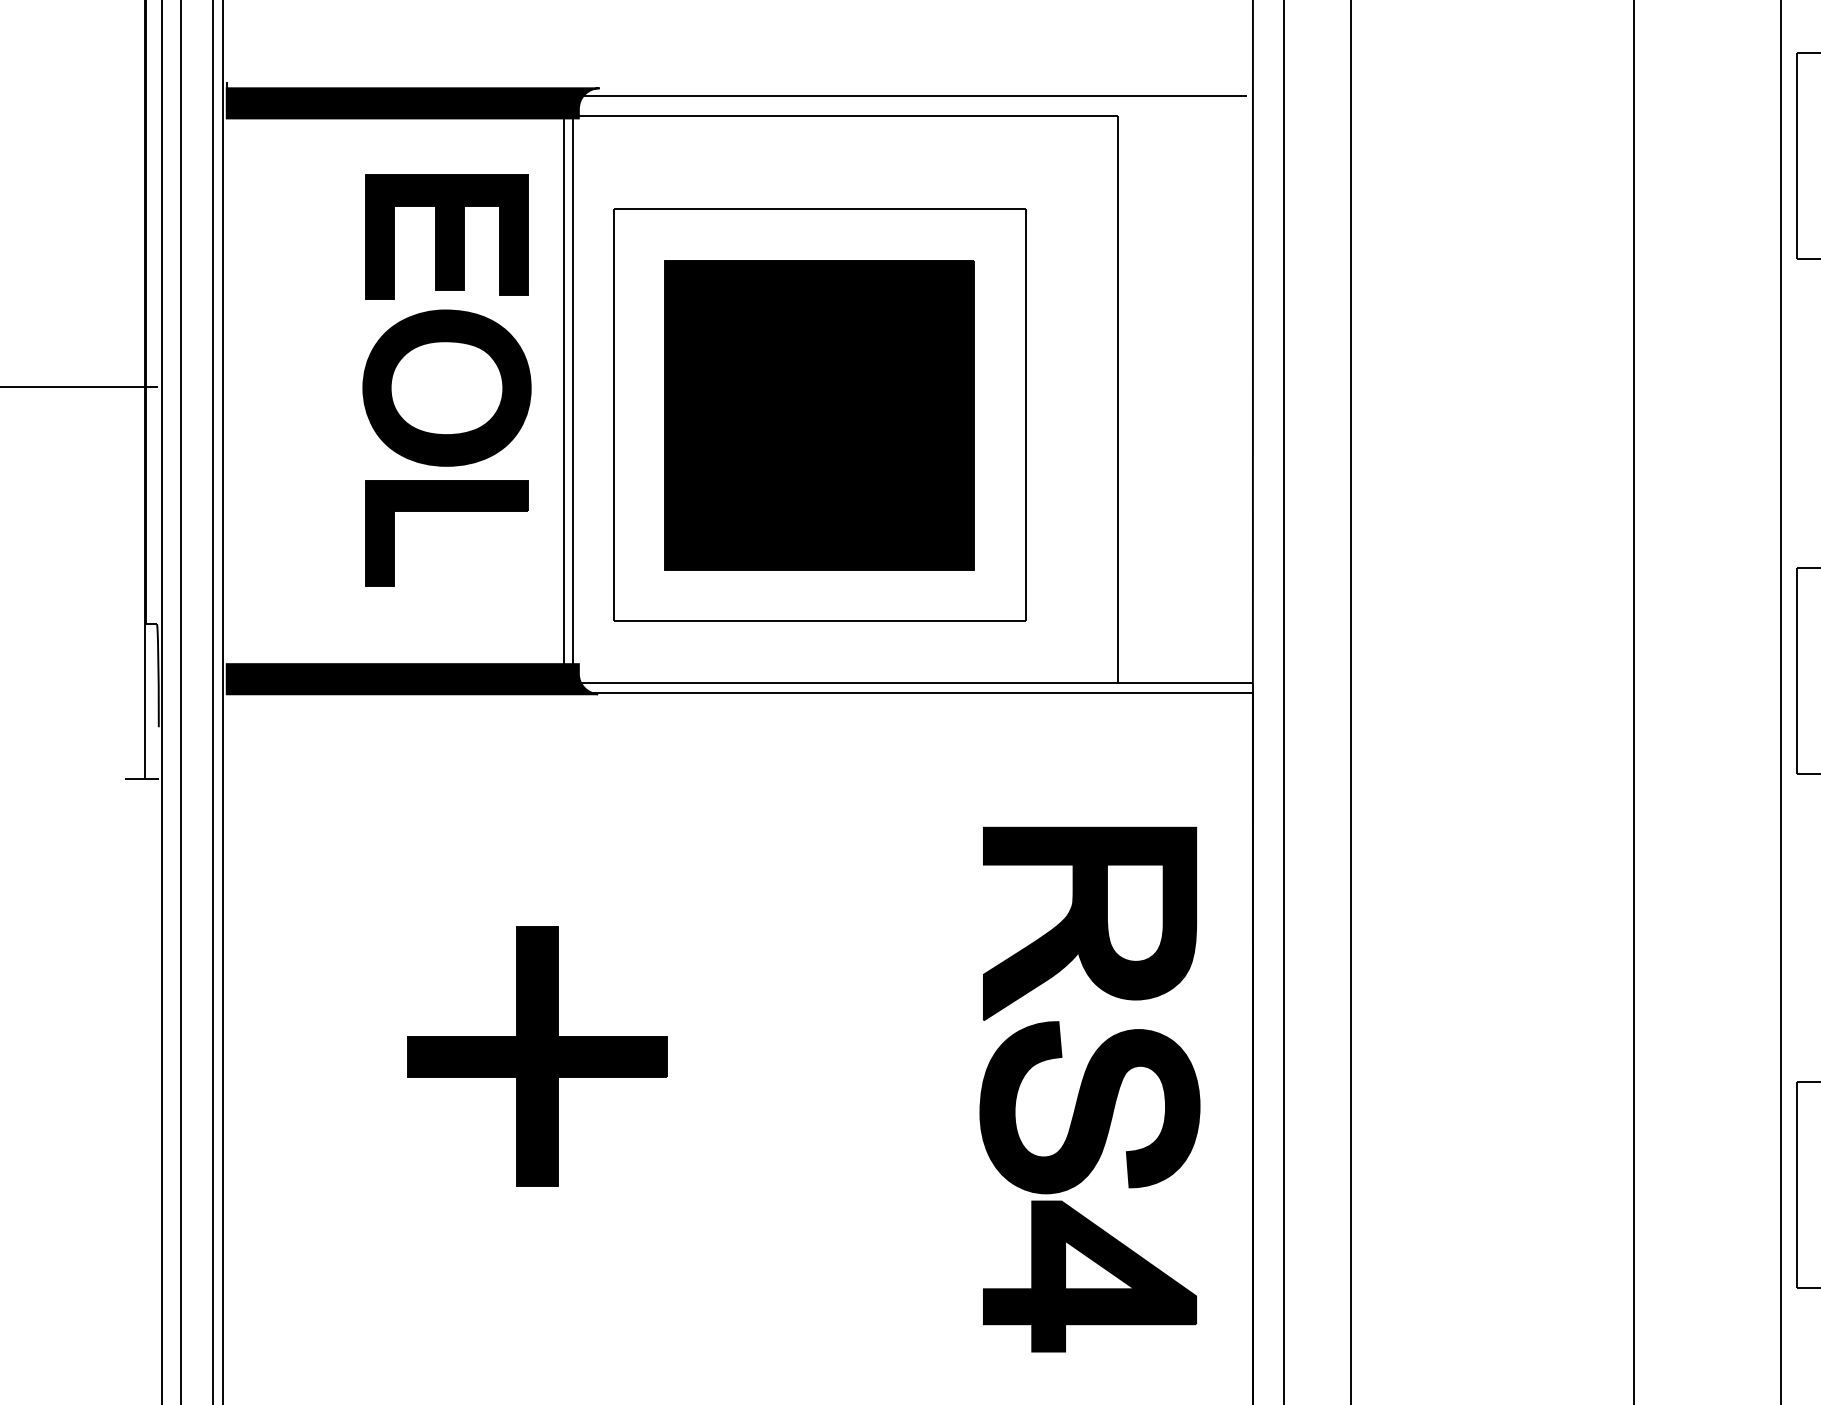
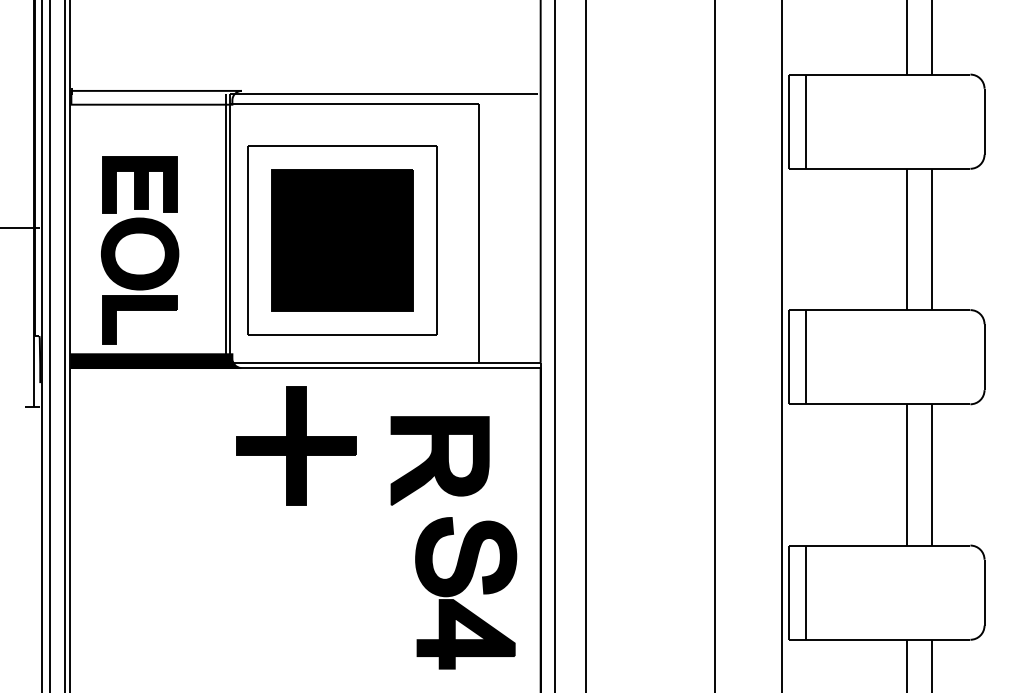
fill: (412, 102) -> (156, 97), removed
part: (447, 380) -> (140, 250), moved
part: (1088, 922) -> (439, 460), moved
part: (537, 1056) -> (296, 445), moved

